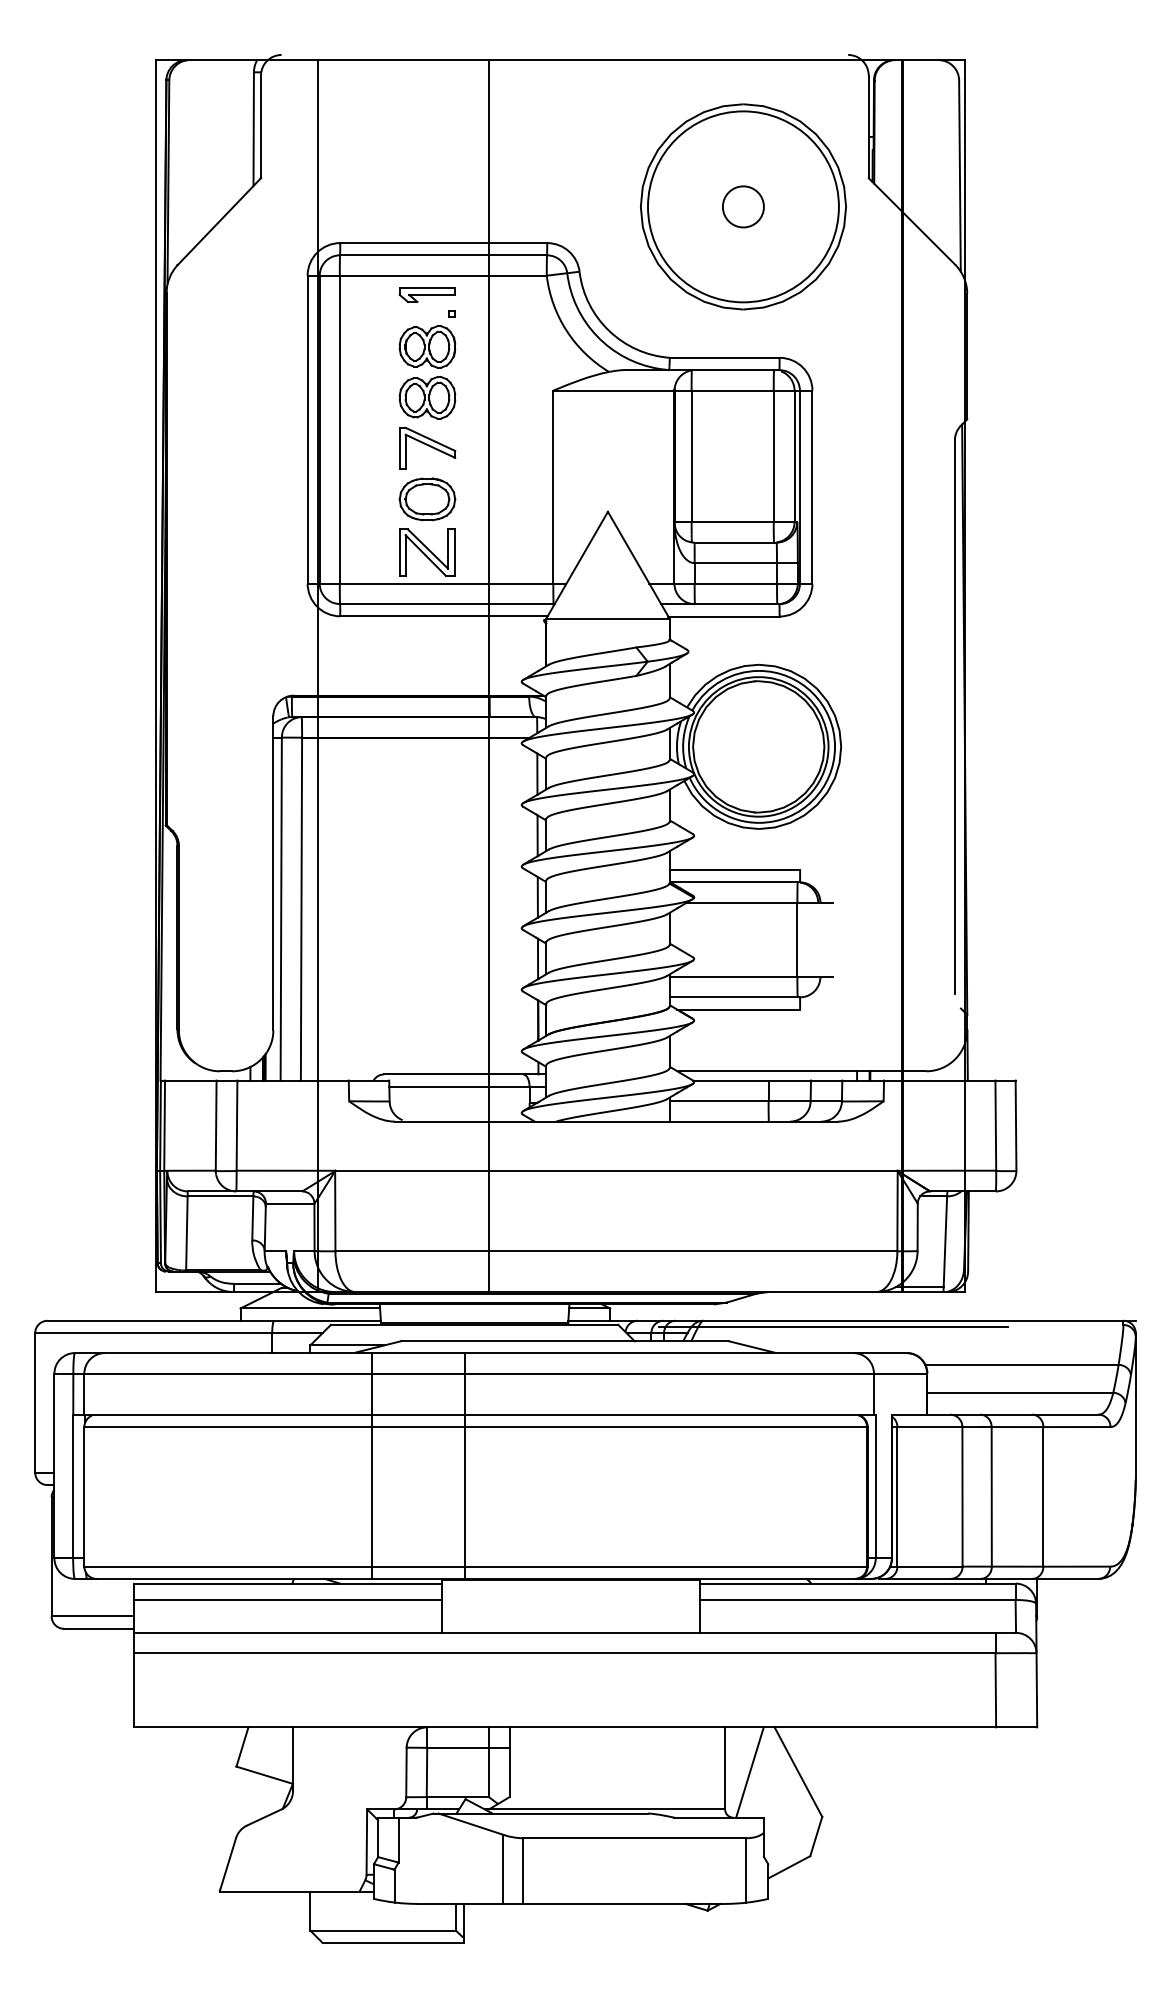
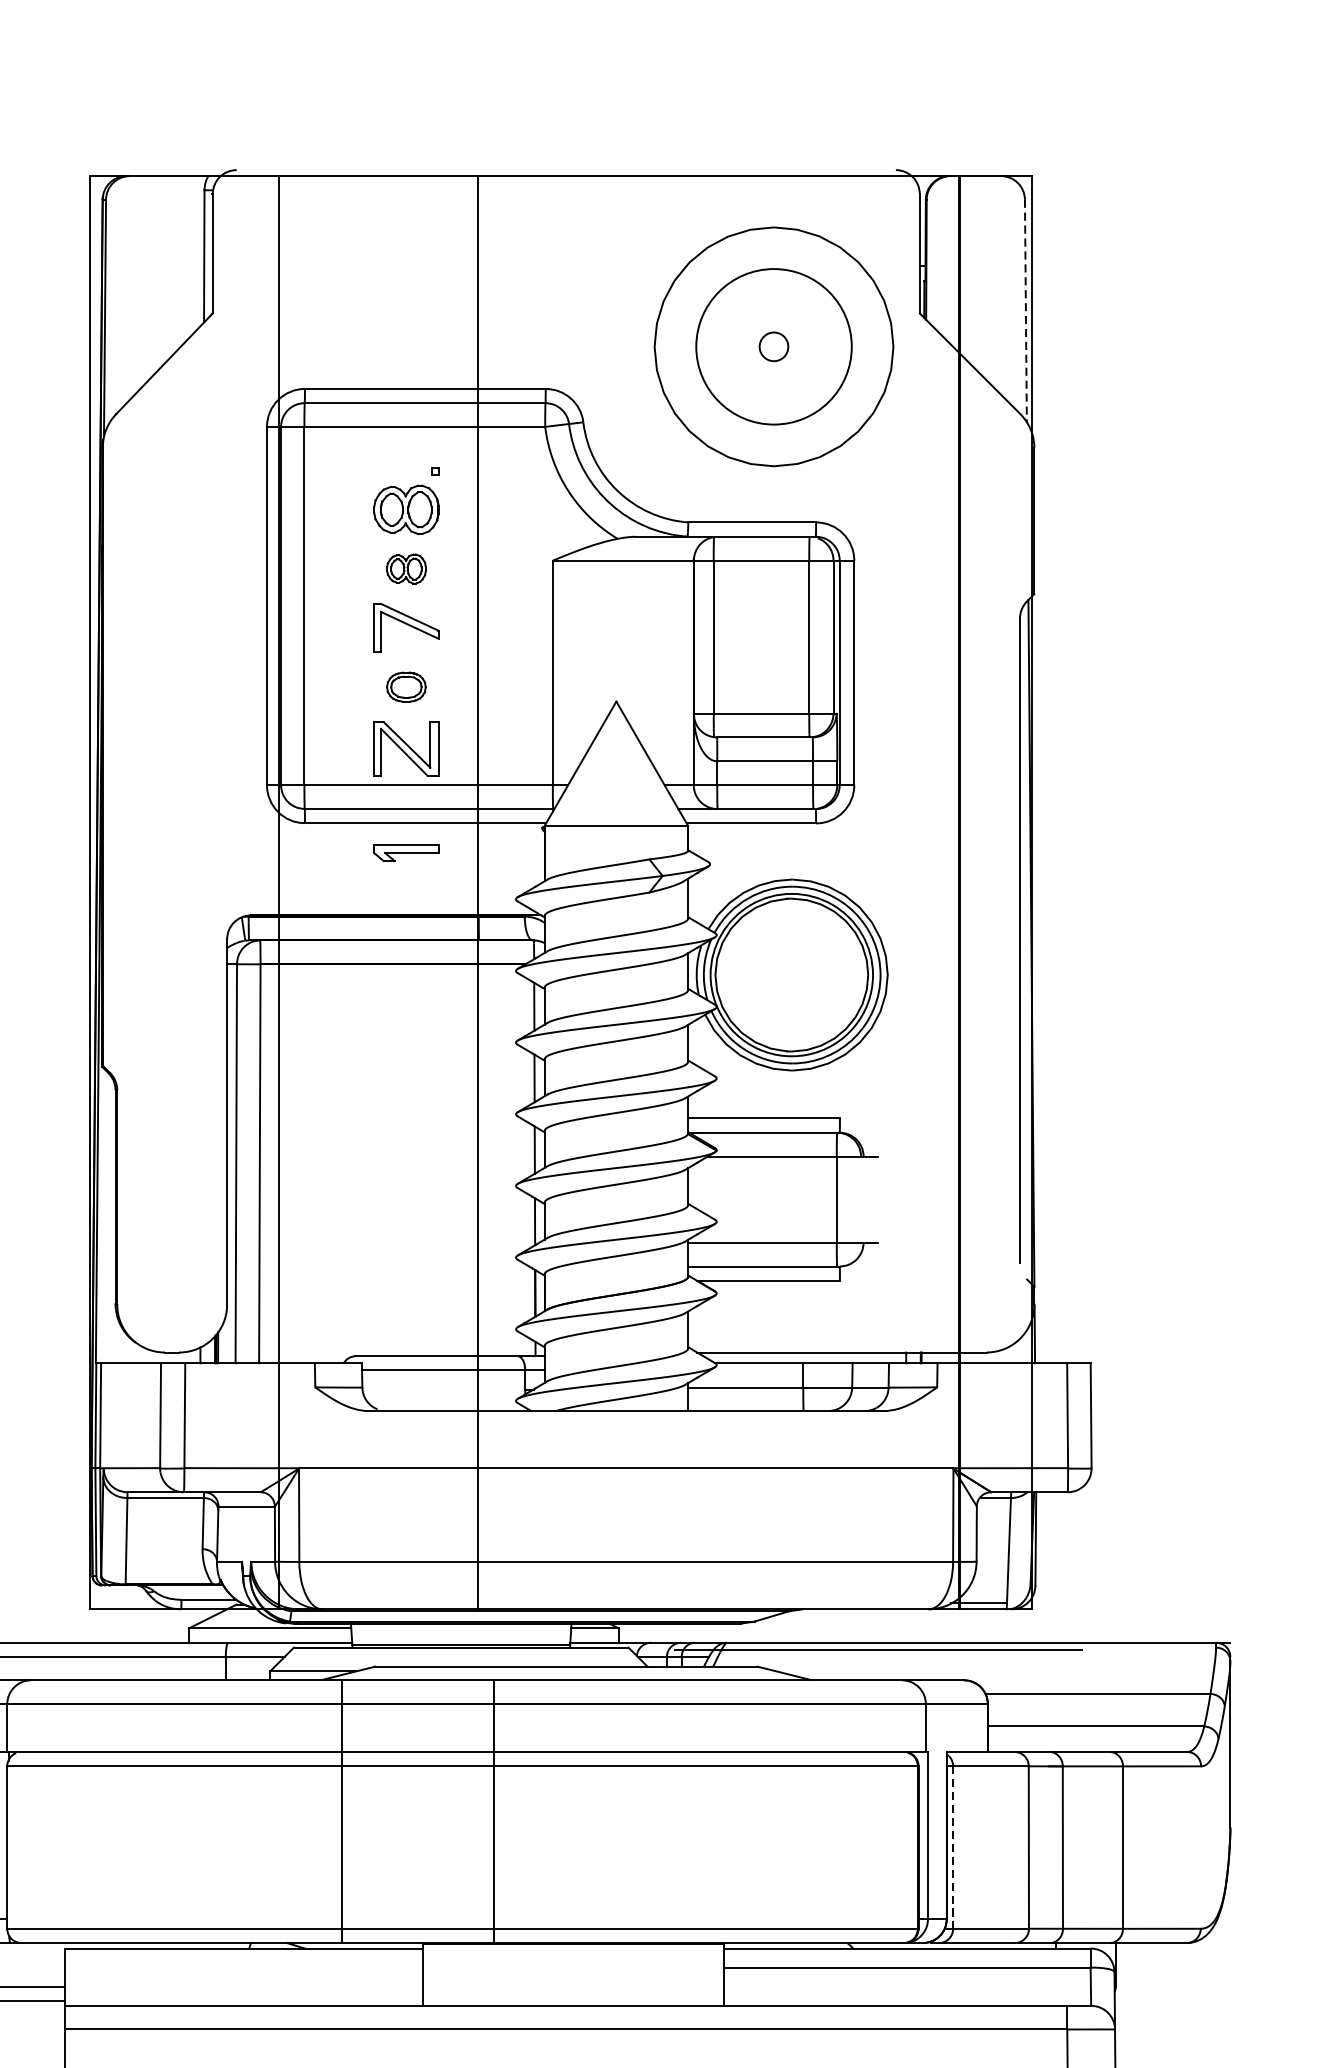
line: (959, 176) -> (1025, 311), solid -> dashed
circle: (742, 206) -> (772, 346), size x0.6
circle: (742, 206) -> (772, 346), size x0.7
part: (426, 294) -> (405, 852), moved
part: (427, 397) -> (406, 568), size x0.6
part: (427, 499) -> (406, 687), size x0.6
line: (465, 1465) -> (494, 1811), moved
line: (897, 1496) -> (953, 1847), solid -> dashed
line: (287, 1600) -> (243, 1968), removed

